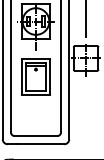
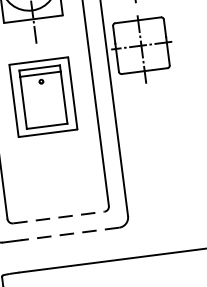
line: (36, 135) -> (59, 217), solid -> dashed
line: (40, 144) -> (70, 234), solid -> dashed

